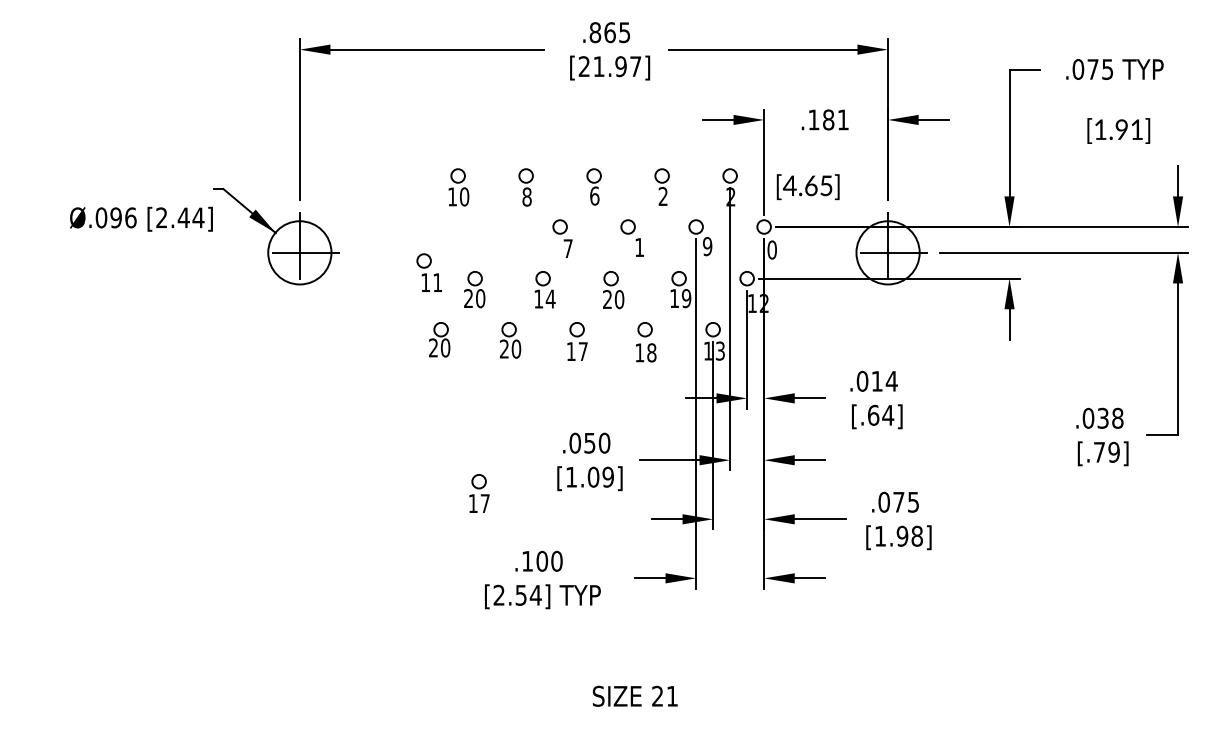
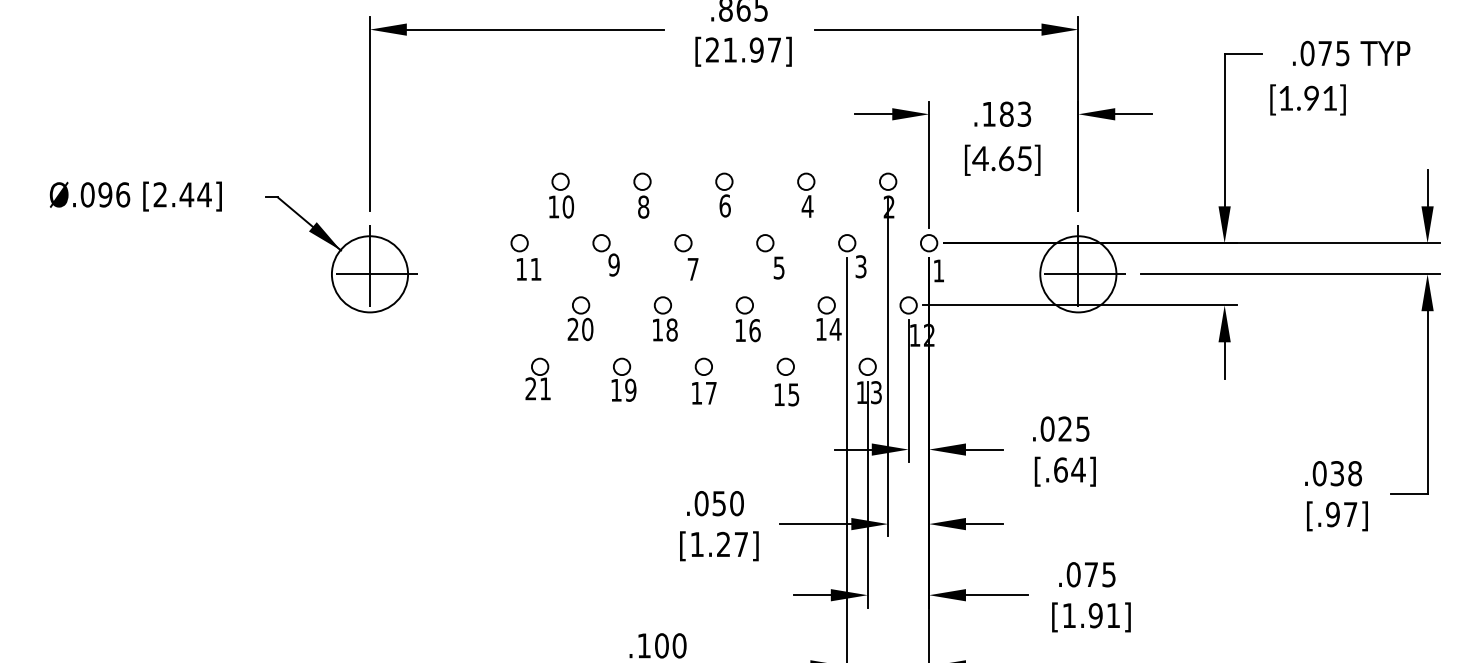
text: (842, 119) -> (1023, 113), .181 -> .183
text: (1118, 130) -> (1307, 99), moved
text: (807, 187) -> (1001, 160), moved
text: (663, 195) -> (807, 205), 2 -> 4
text: (141, 218) -> (135, 195), moved
part: (495, 236) -> (605, 254), added
text: (707, 246) -> (860, 266), 9 -> 3
text: (639, 247) -> (779, 267), 1 -> 5
text: (771, 249) -> (937, 270), 0 -> 1
part: (428, 272) -> (524, 257), moved
text: (550, 298) -> (671, 329), 14 -> 18
text: (686, 298) -> (835, 329), 19 -> 14
text: (613, 299) -> (747, 330), 20 -> 16
text: (445, 347) -> (545, 388), 20 -> 21
text: (510, 348) -> (623, 389), 20 -> 19
text: (651, 352) -> (793, 394), 18 -> 15
text: (884, 380) -> (1074, 428), .014 -> .025
text: (1106, 451) -> (1341, 513), [.79] -> [.97]
text: (600, 476) -> (732, 543), [1.09] -> [1.27]
part: (479, 493) -> (586, 564), removed
text: (916, 535) -> (1112, 614), [1.98] -> [1.91]

